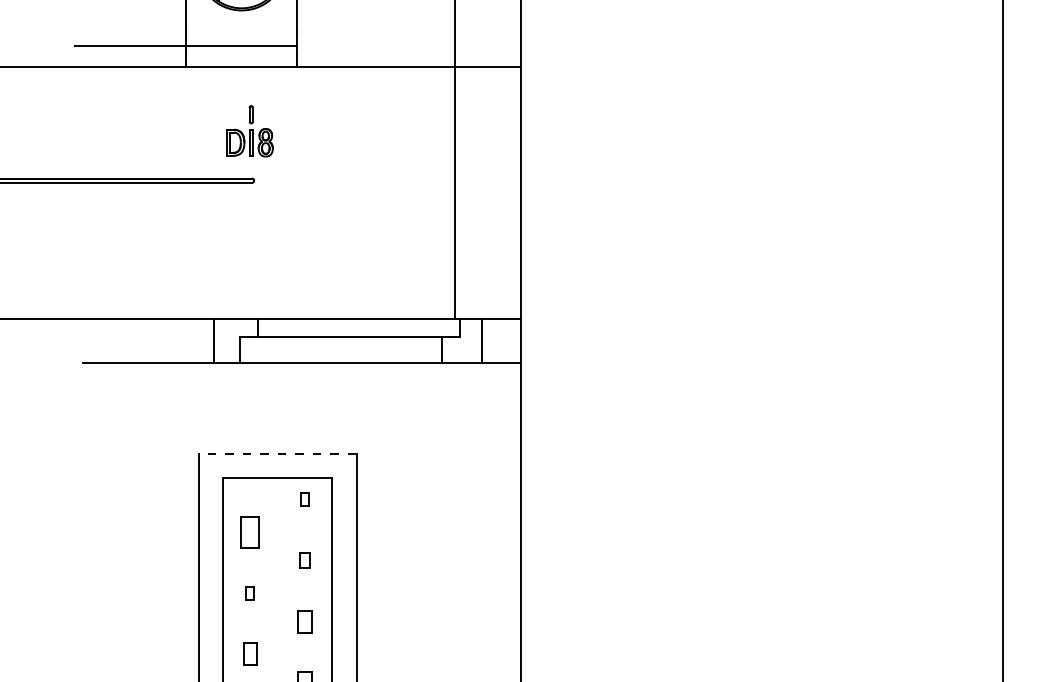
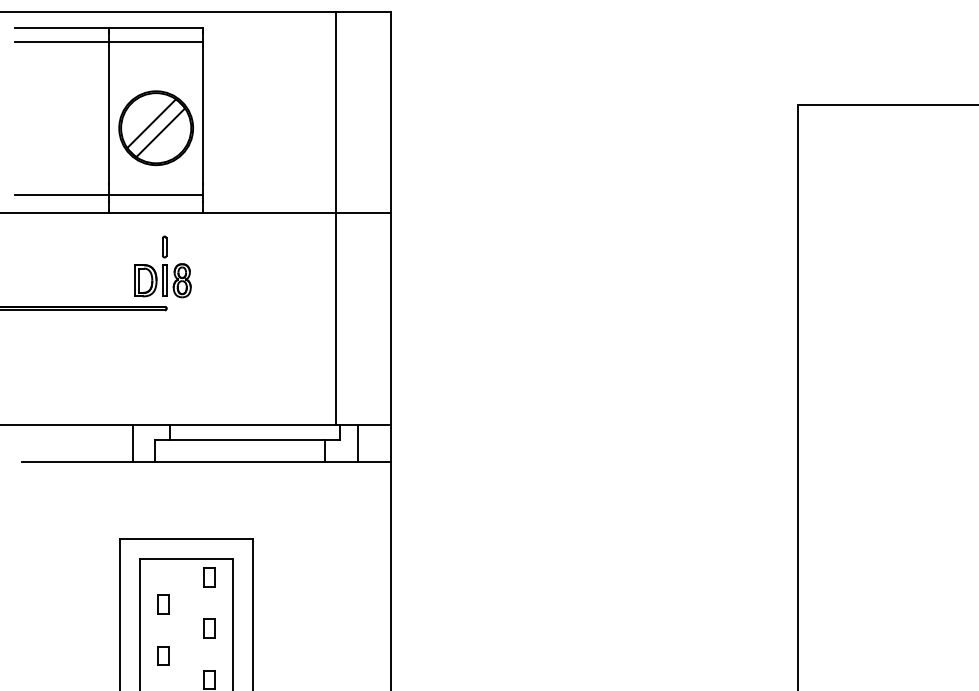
part: (249, 130) -> (162, 266), size x1.43
line: (276, 453) -> (185, 538), dashed -> solid
part: (304, 499) -> (209, 577), size x1.67
part: (250, 531) -> (163, 604), size x0.71
part: (304, 560) -> (209, 628), size x1.43
part: (250, 592) -> (163, 655), size x1.67

